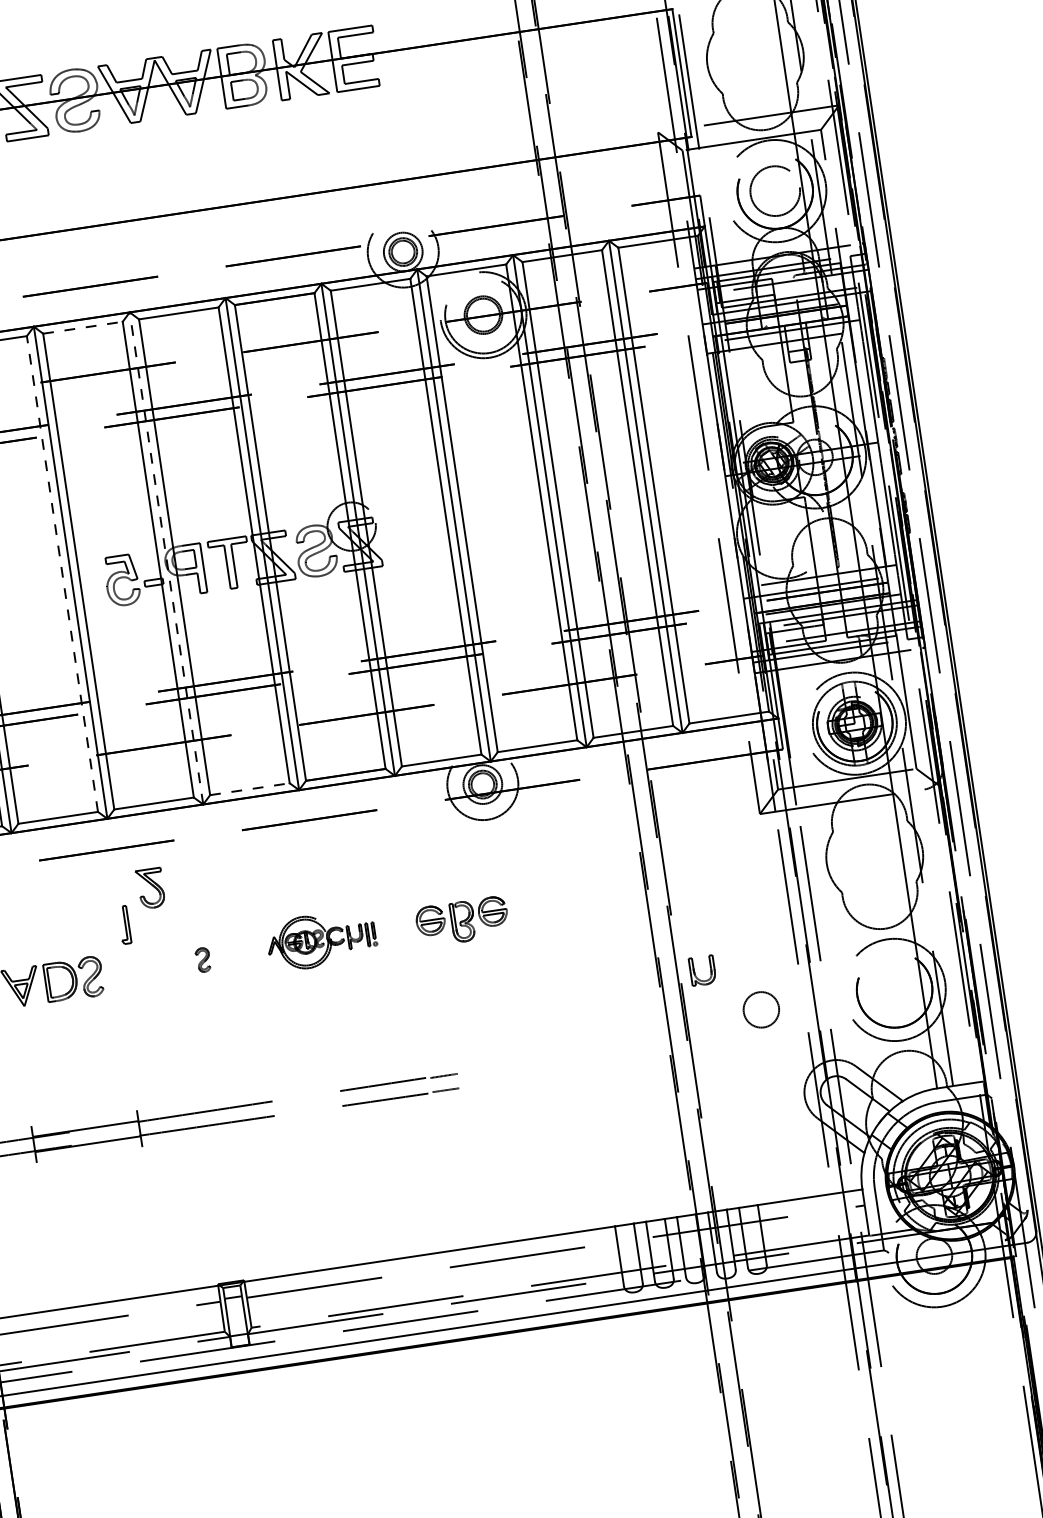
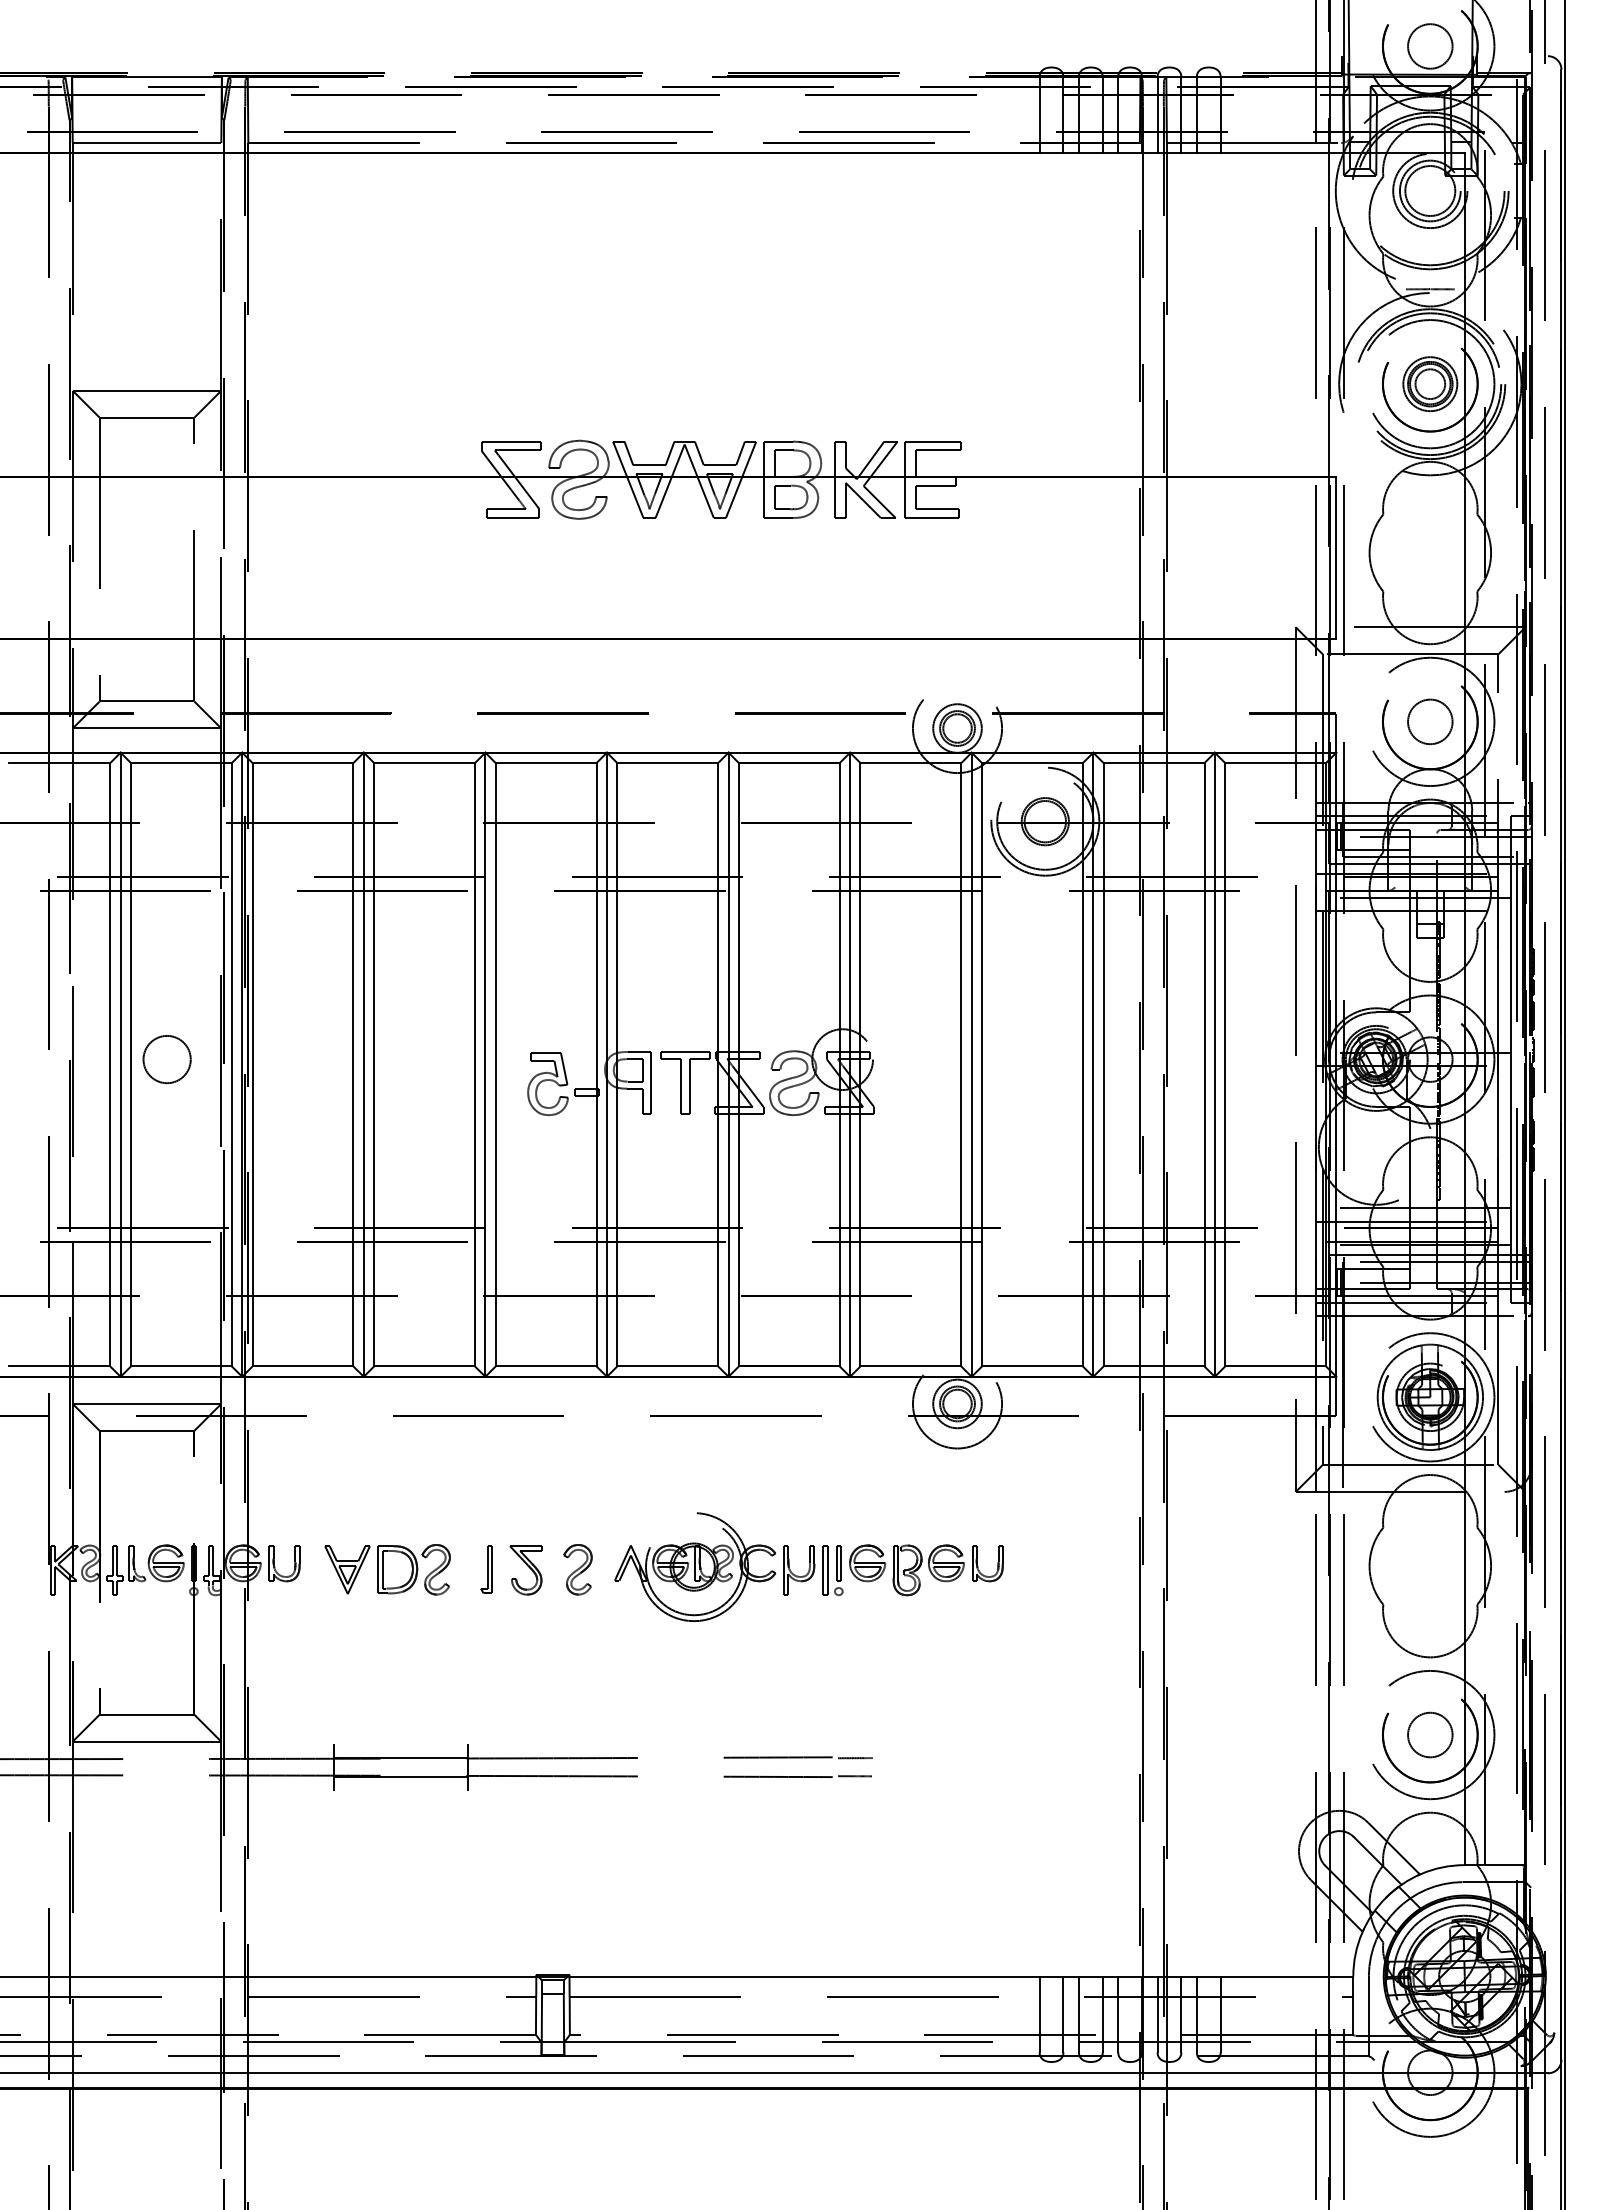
circle: (775, 190) -> (1430, 721), size x0.71
line: (83, 328) -> (546, 763), dashed -> solid
line: (166, 558) -> (607, 1064), dashed -> solid
line: (62, 573) -> (475, 1064), dashed -> solid
line: (250, 789) -> (668, 1366), dashed -> solid
part: (150, 888) -> (525, 1570), moved
part: (124, 924) -> (486, 1569), moved
part: (321, 939) -> (728, 1566), size x1.67
part: (202, 959) -> (577, 1569), size x1.67
part: (695, 973) -> (978, 1565), moved
circle: (761, 1009) -> (1430, 1734), moved

